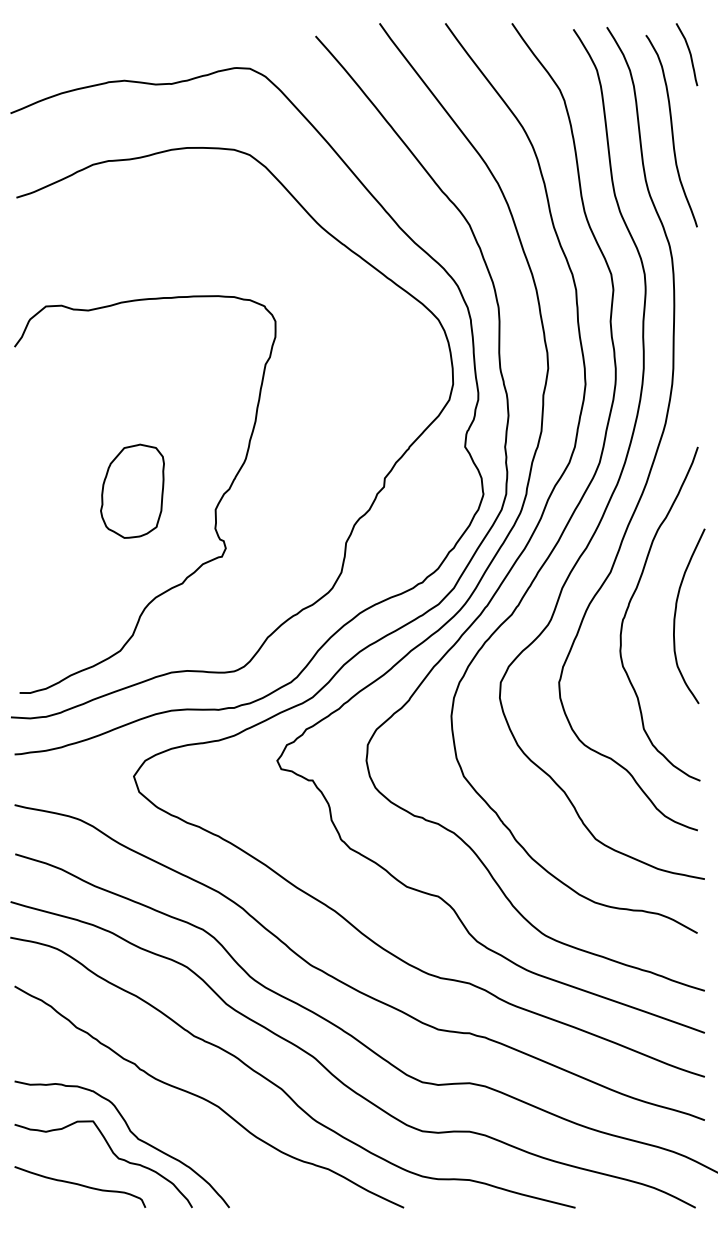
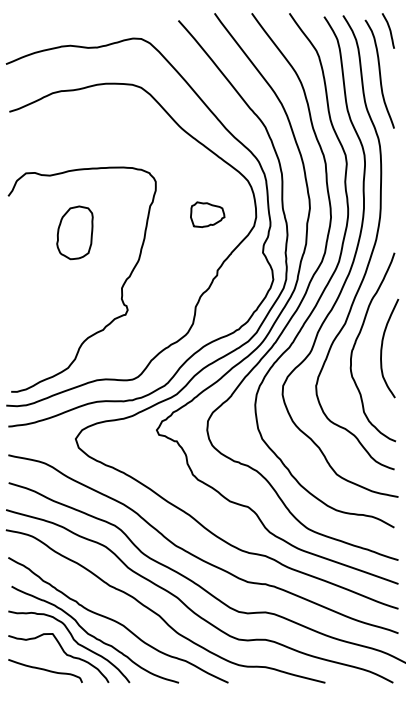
part: (366, 379) -> (207, 214), added
part: (131, 490) -> (74, 232), moved
curve: (168, 1125) -> (95, 636), added

